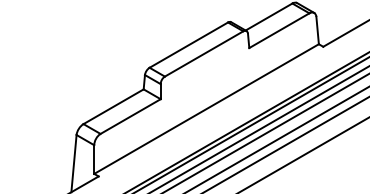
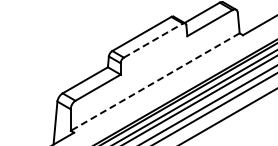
line: (204, 53) -> (153, 40), solid -> dashed
line: (206, 109) -> (155, 82), solid -> dashed

